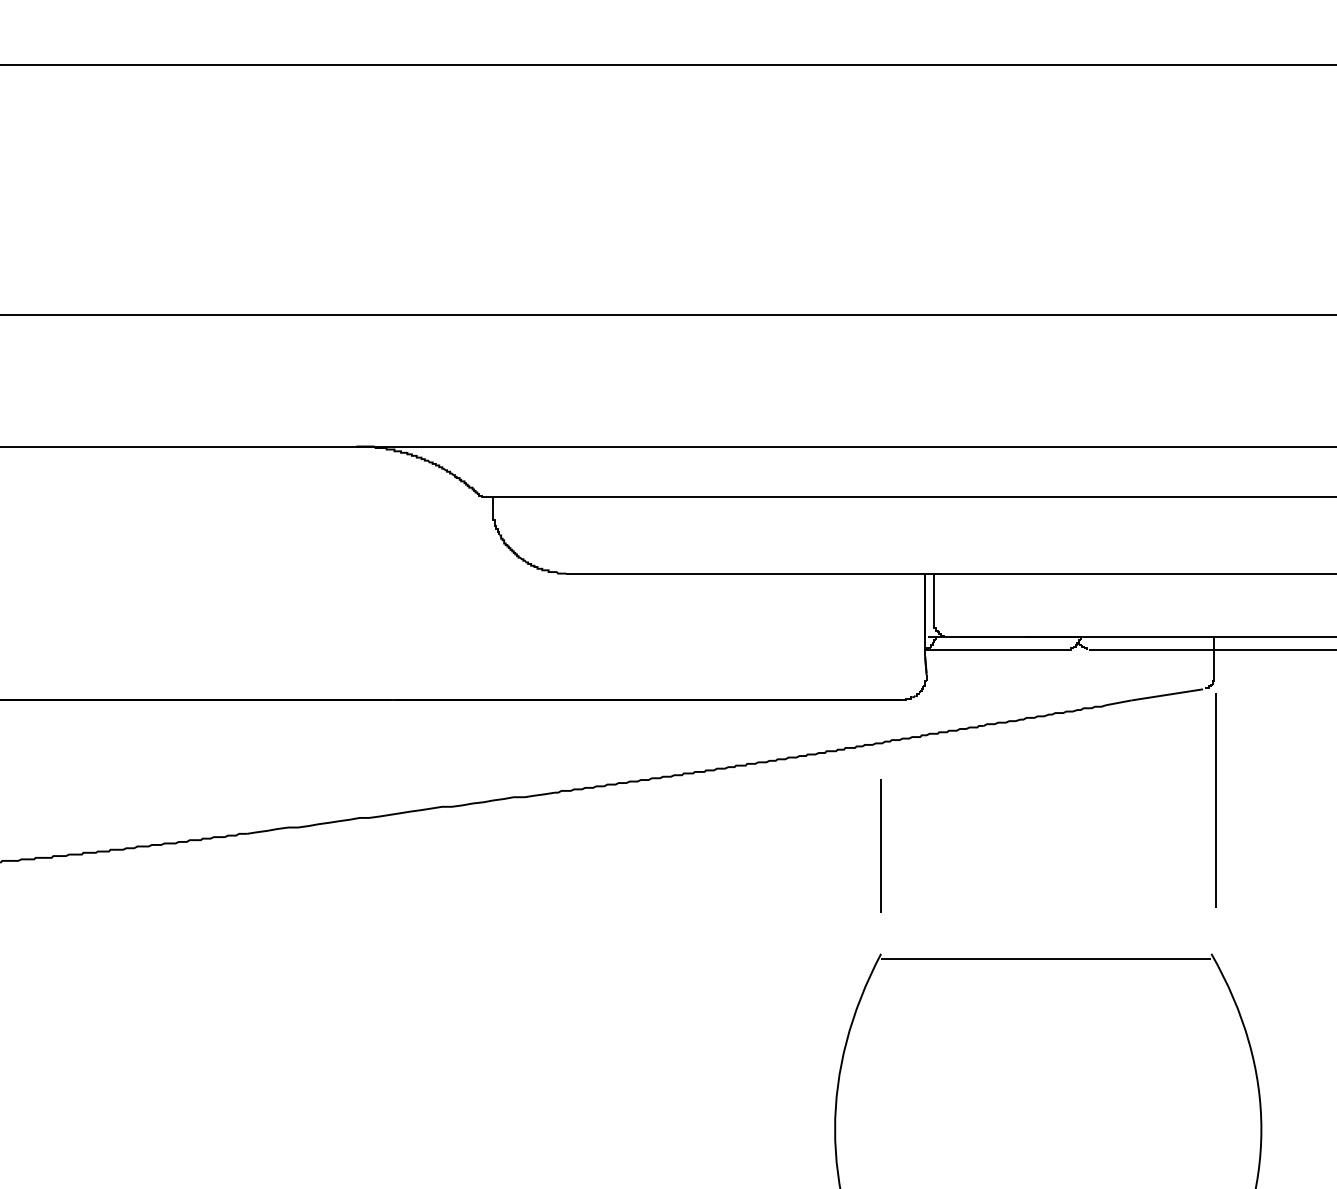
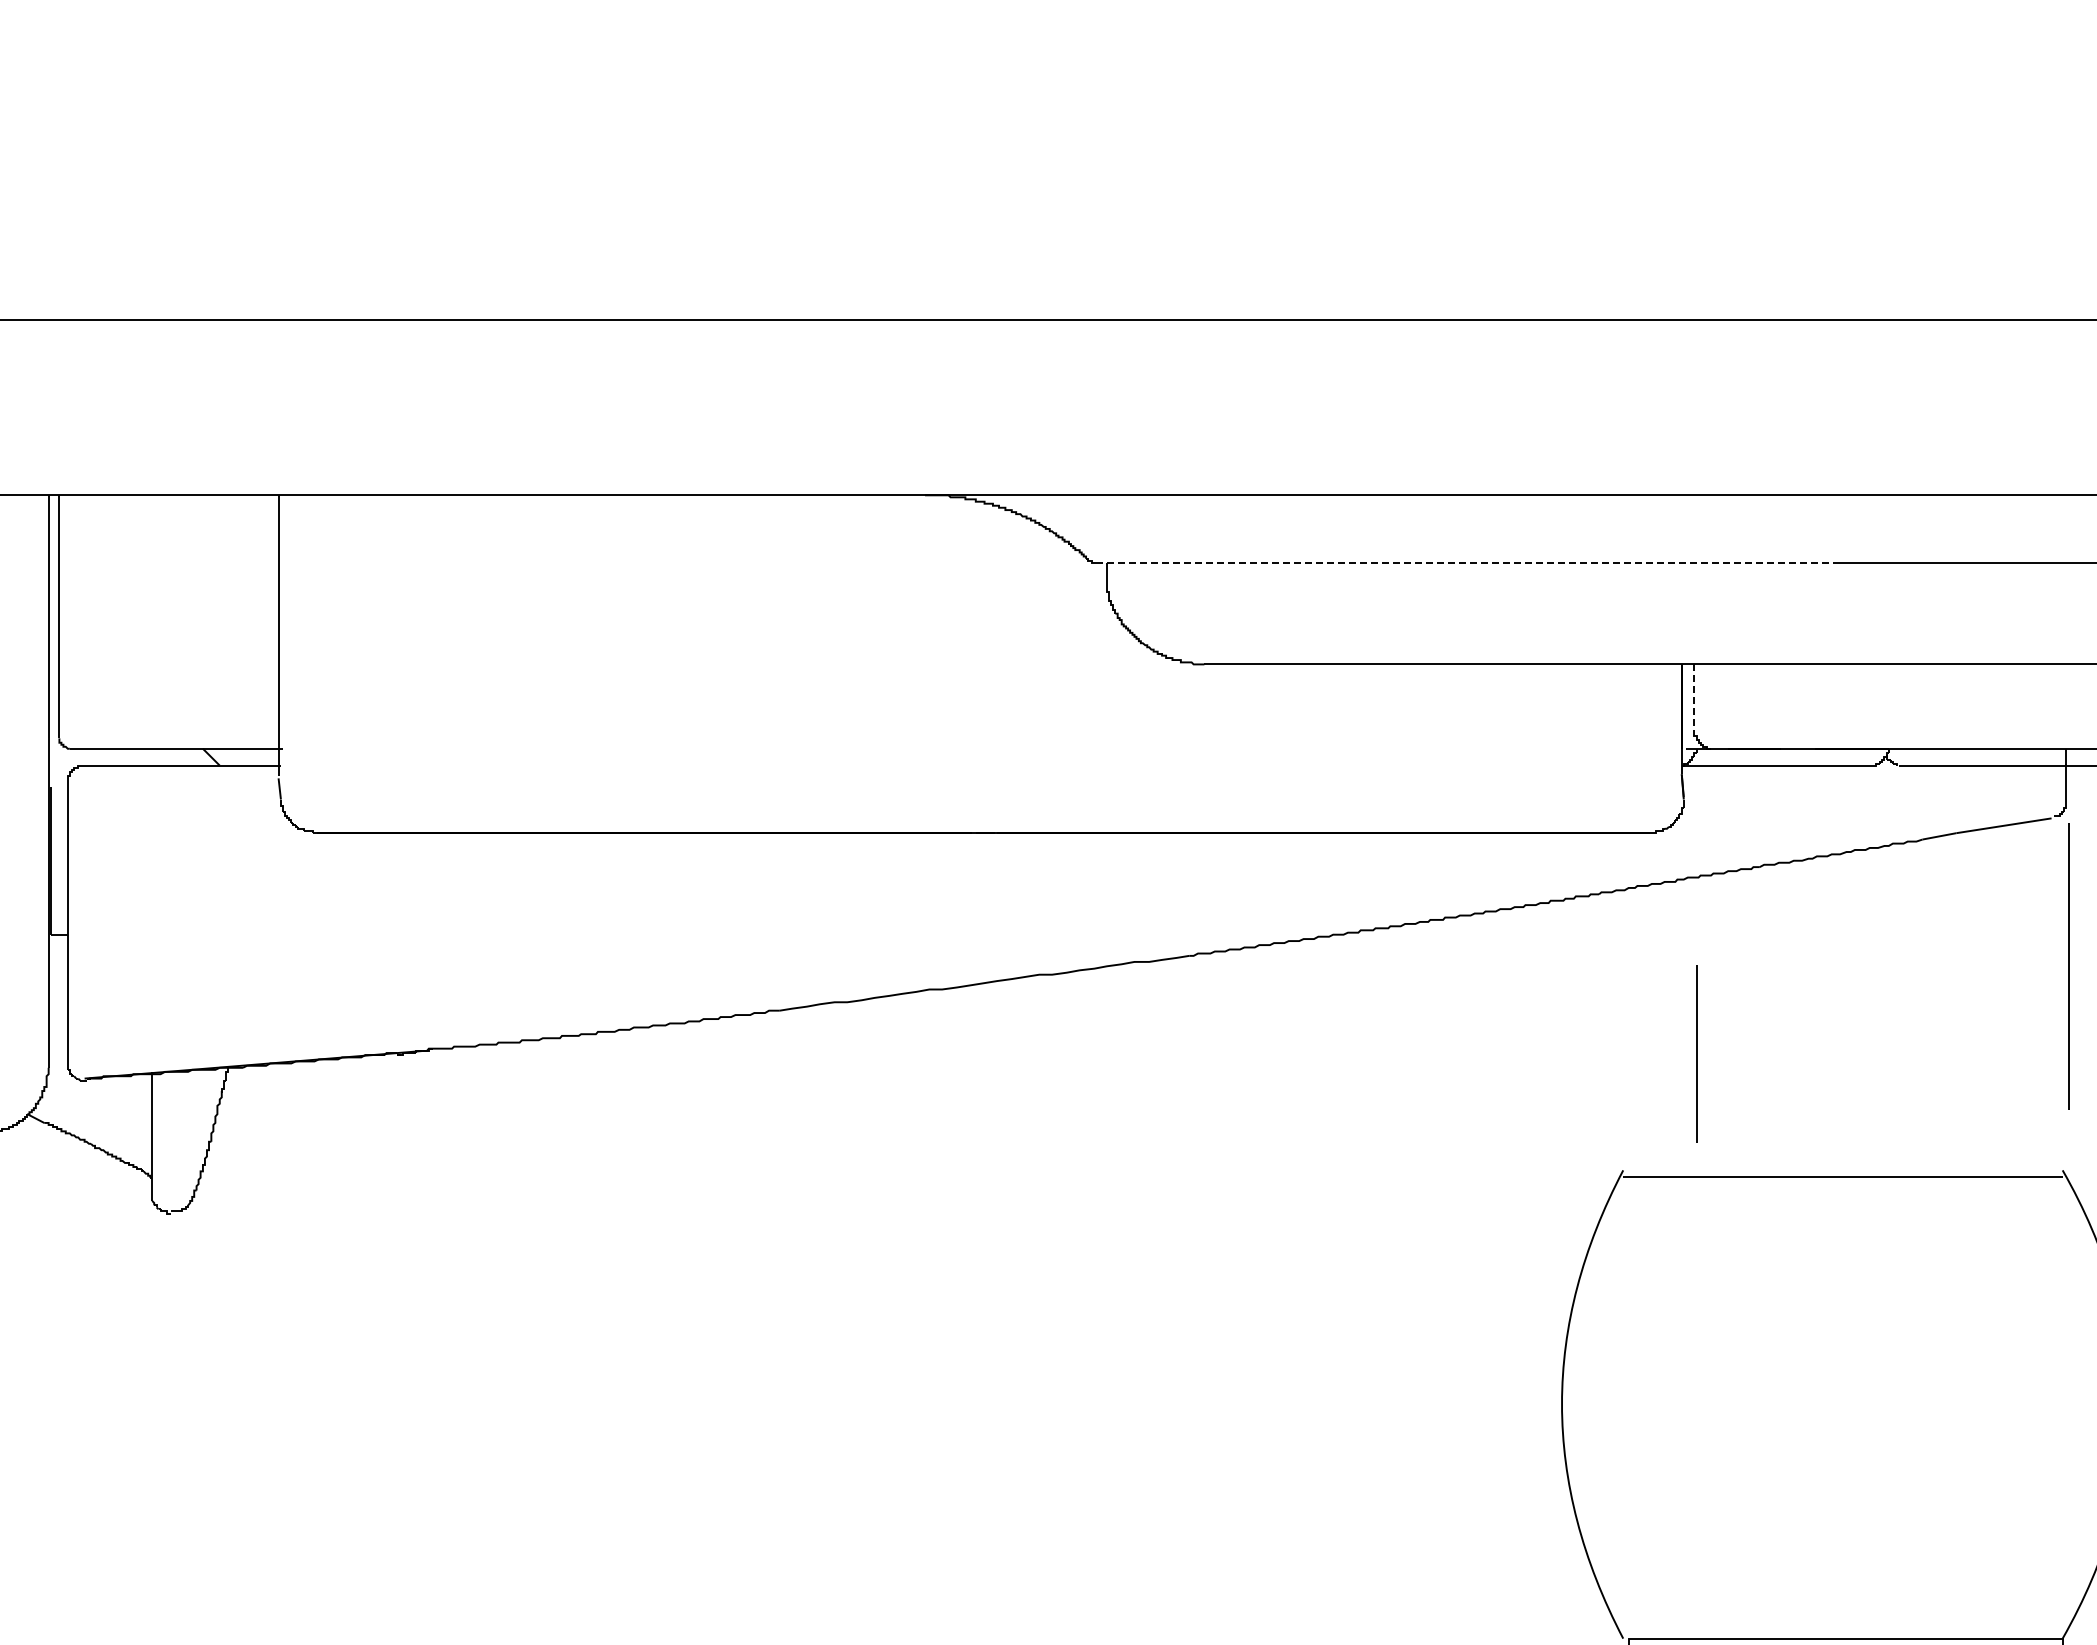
line: (765, 497) -> (1469, 562), solid -> dashed
line: (934, 599) -> (1694, 698), solid -> dashed
line: (880, 845) -> (1696, 1053), moved

